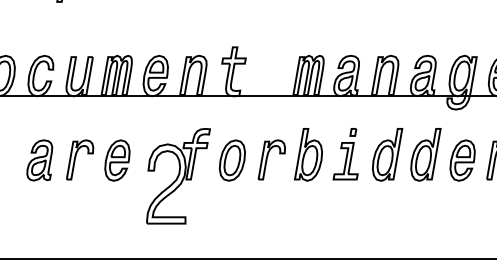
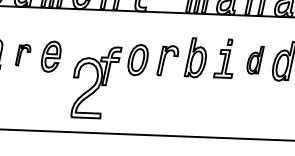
part: (387, 154) -> (255, 60), size x0.7
part: (80, 159) -> (23, 54), size x0.7
part: (178, 176) -> (96, 82), moved

